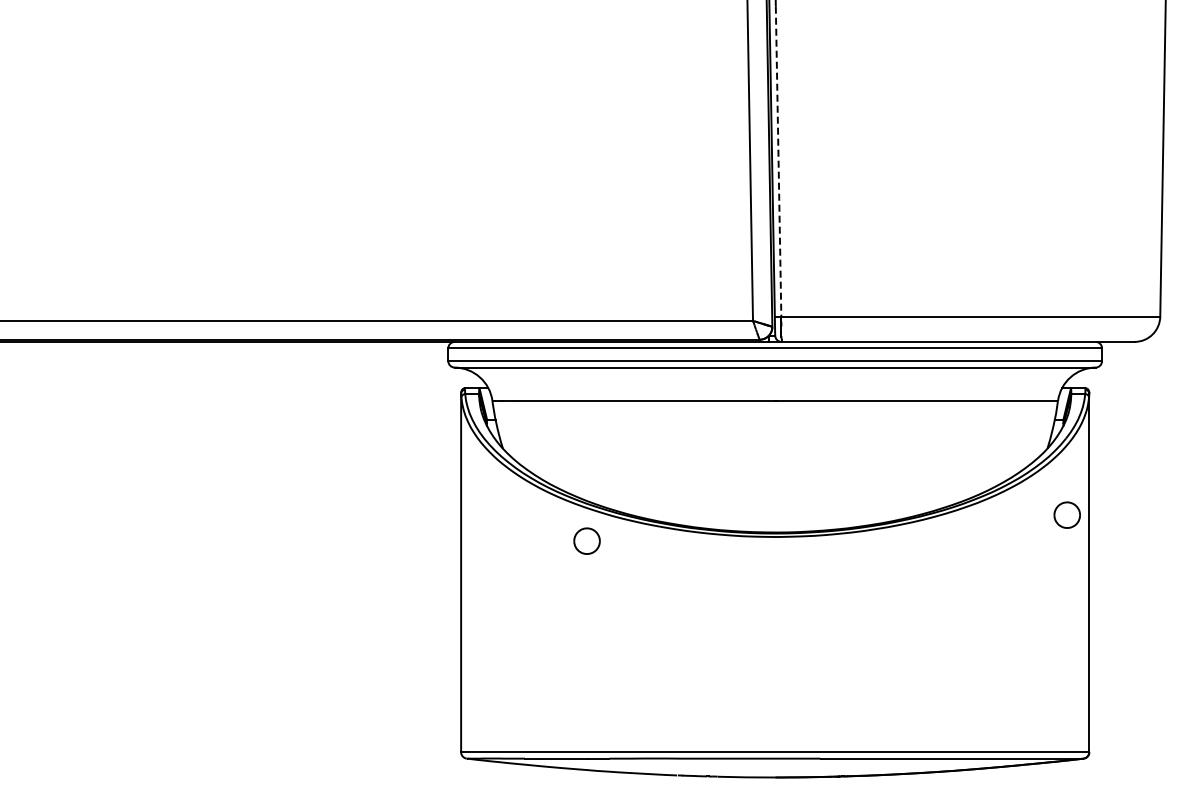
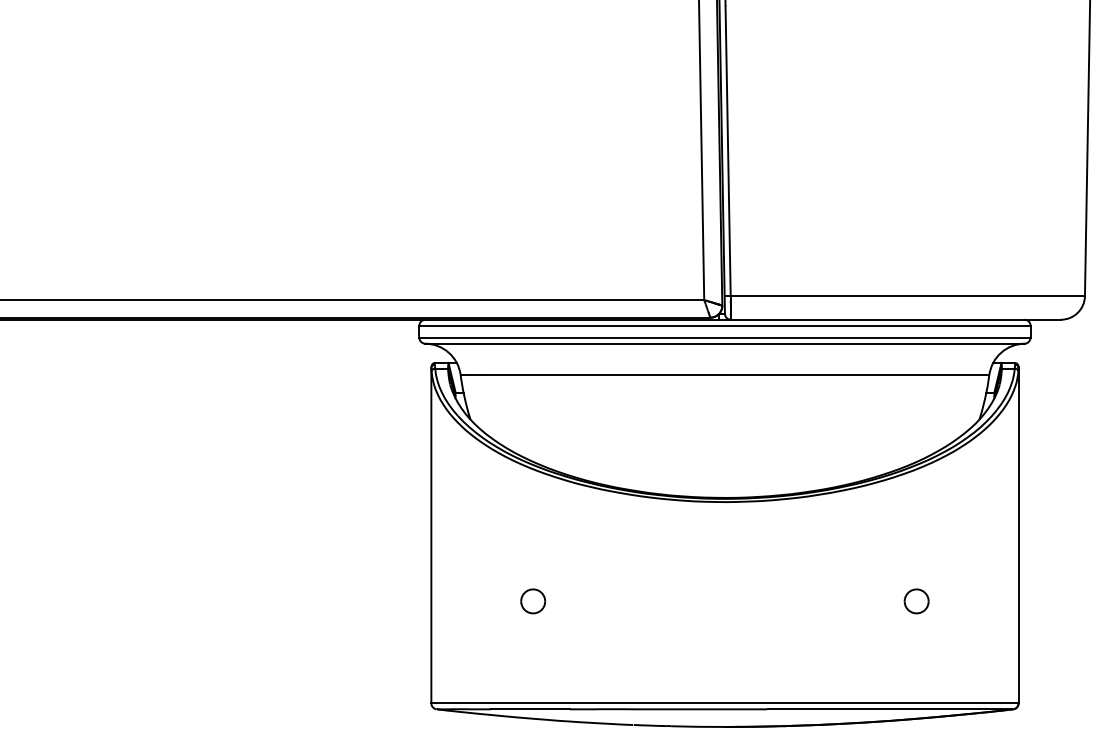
line: (778, 162) -> (728, 151), dashed -> solid
part: (1066, 514) -> (915, 600), moved
part: (586, 540) -> (532, 600), moved

